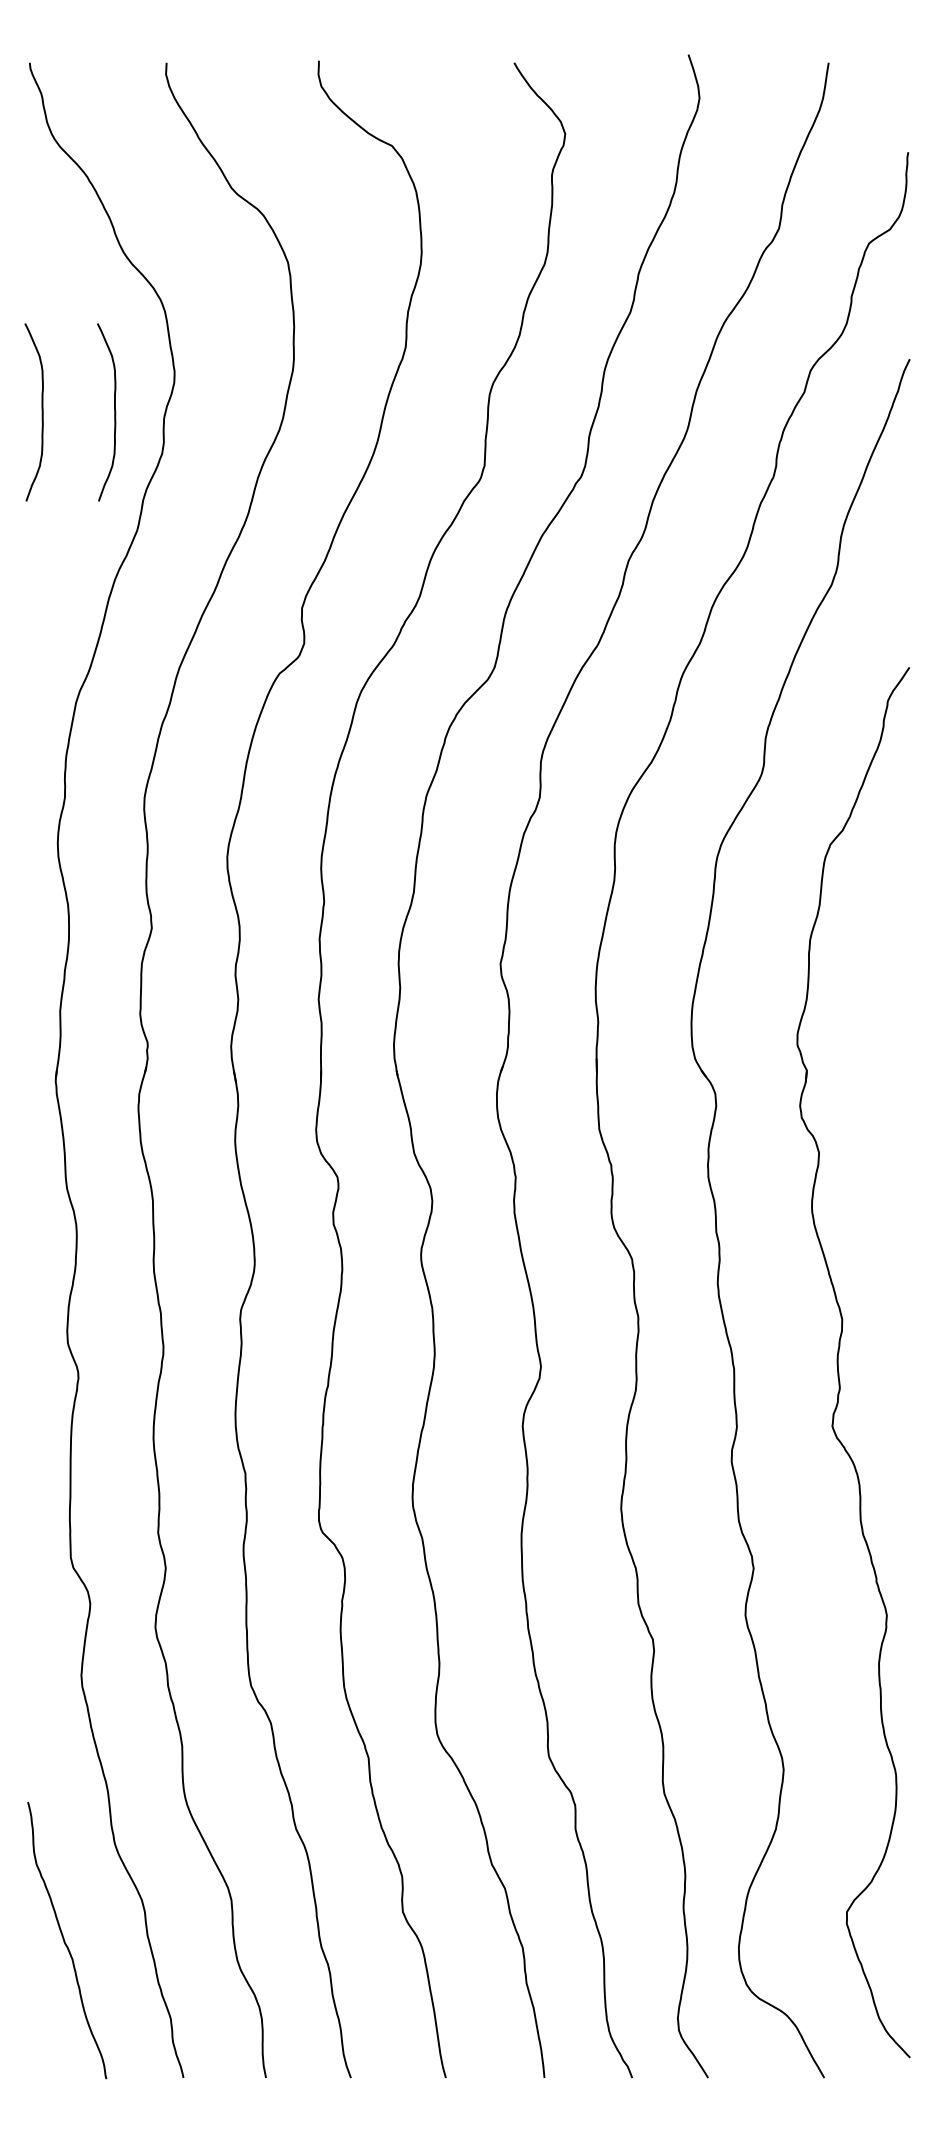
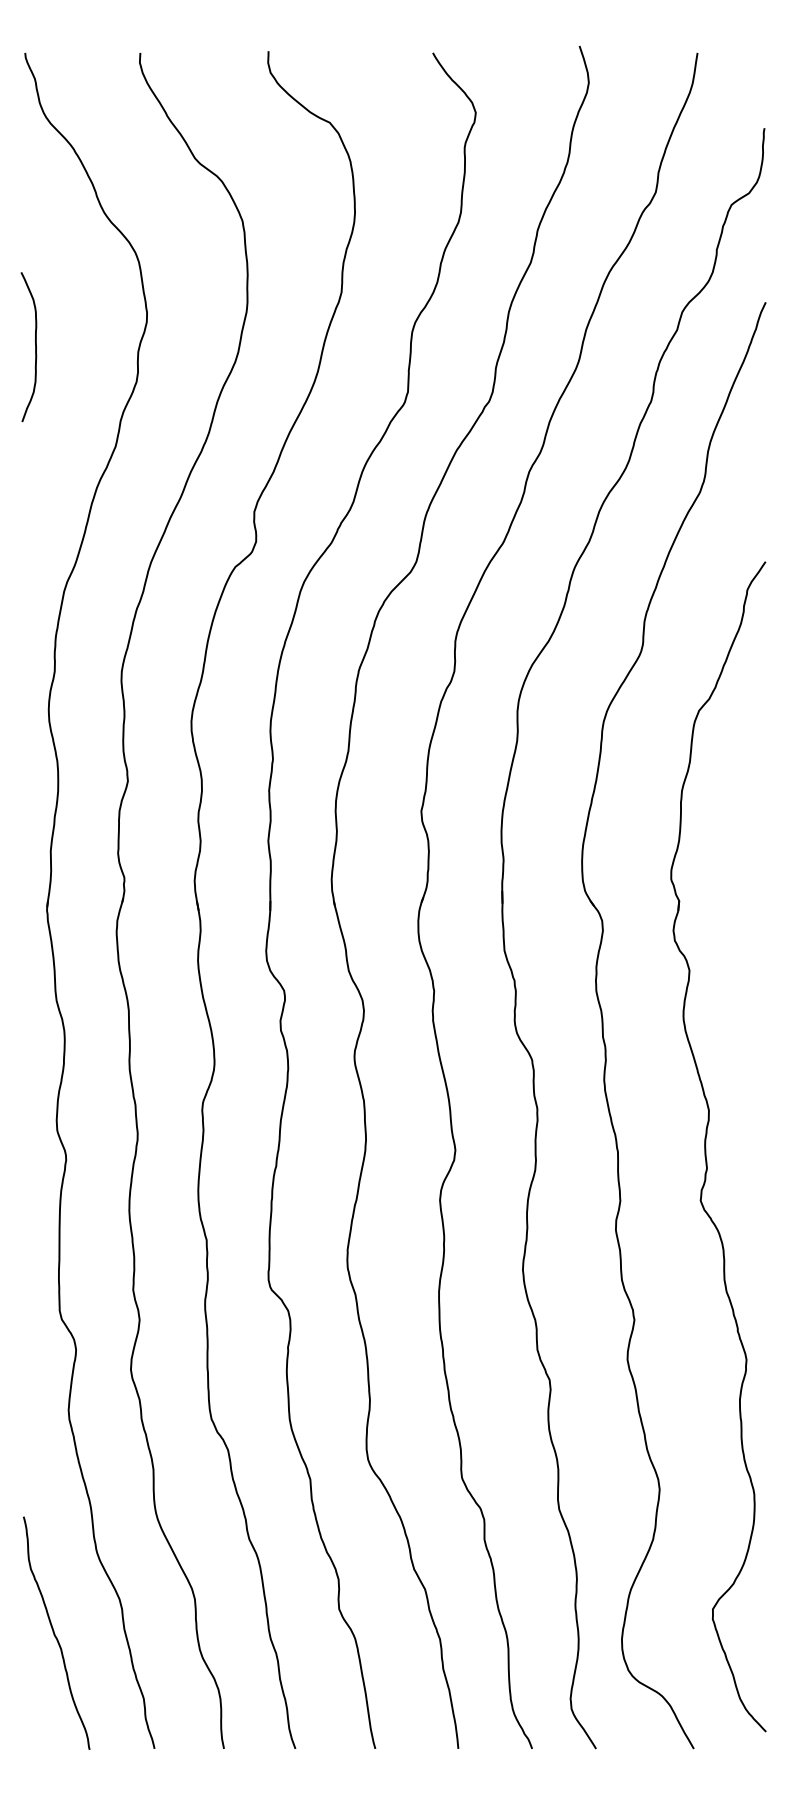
curve: (114, 412) -> (96, 347), removed

